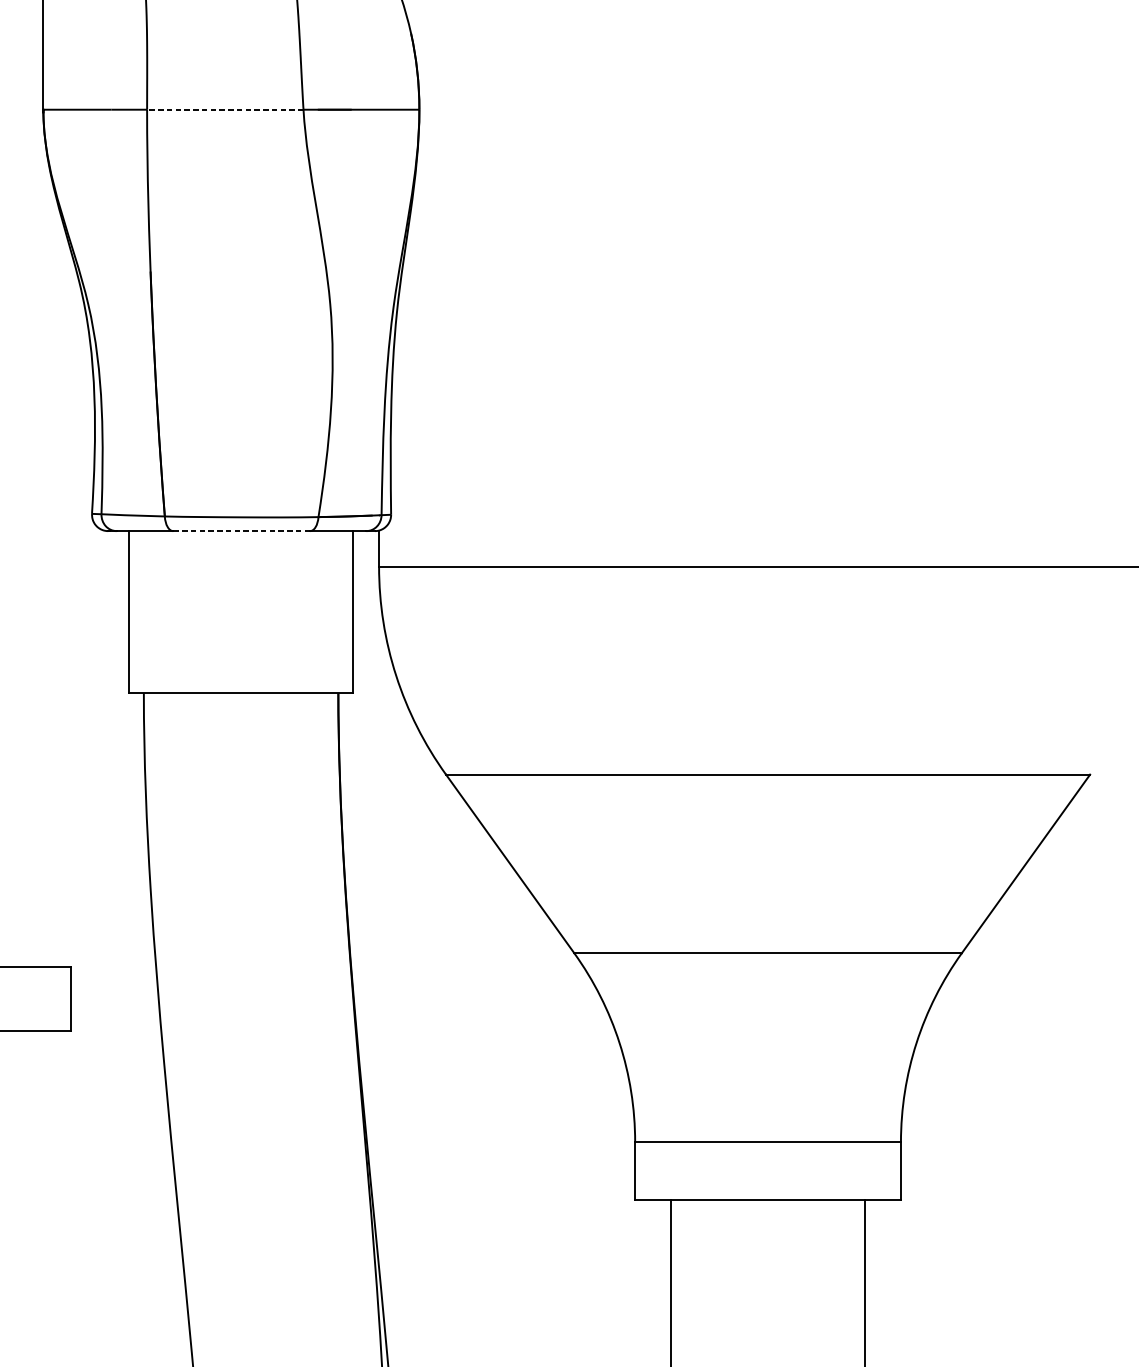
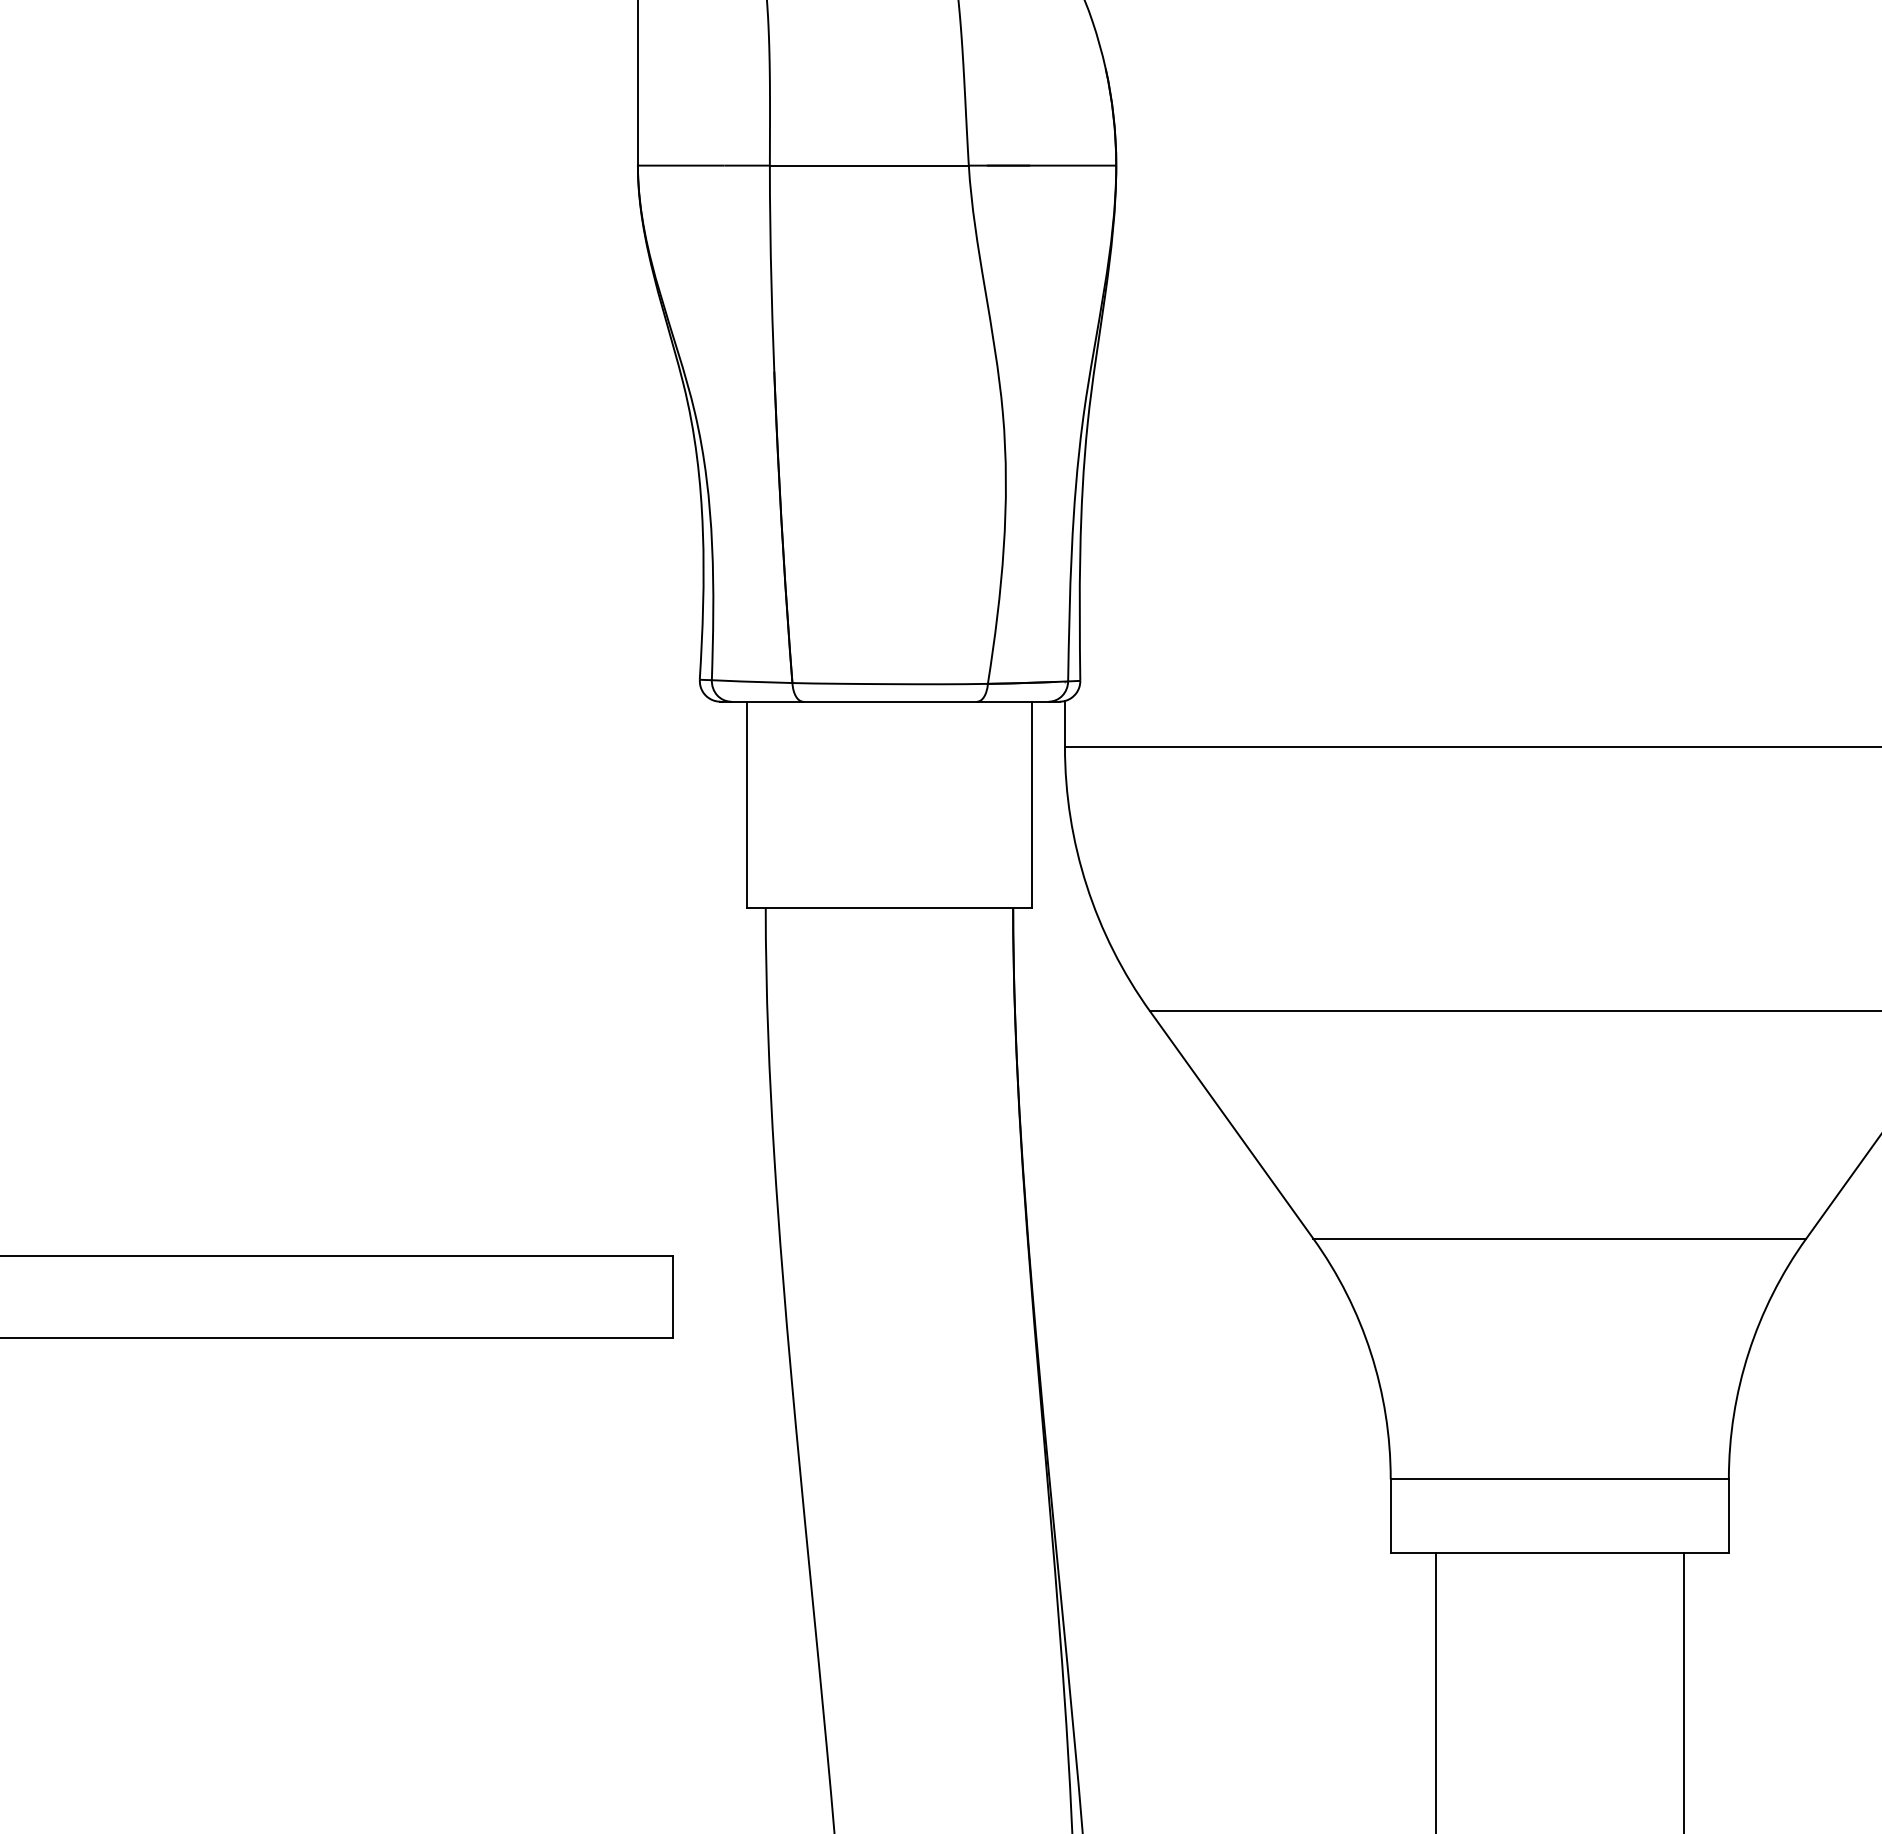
line: (224, 109) -> (868, 165), dashed -> solid
line: (241, 530) -> (889, 701), dashed -> solid

